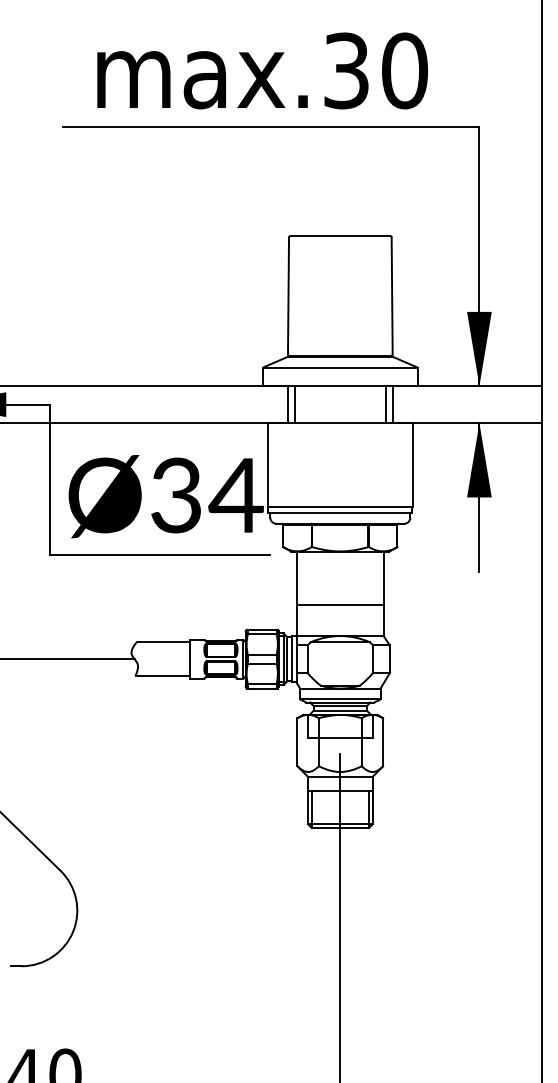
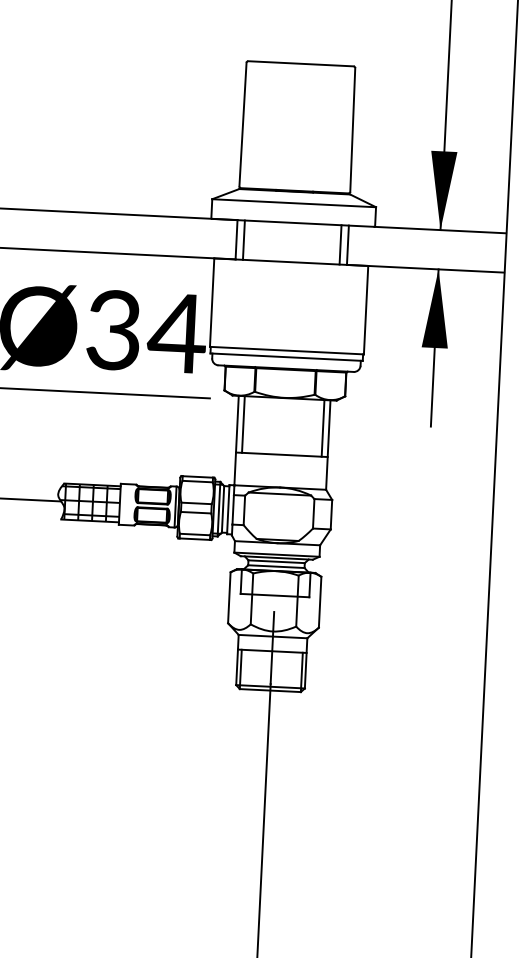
line: (302, 578) -> (243, 424), added
line: (377, 578) -> (322, 428), added
hatch: (161, 659) -> (89, 503), added

